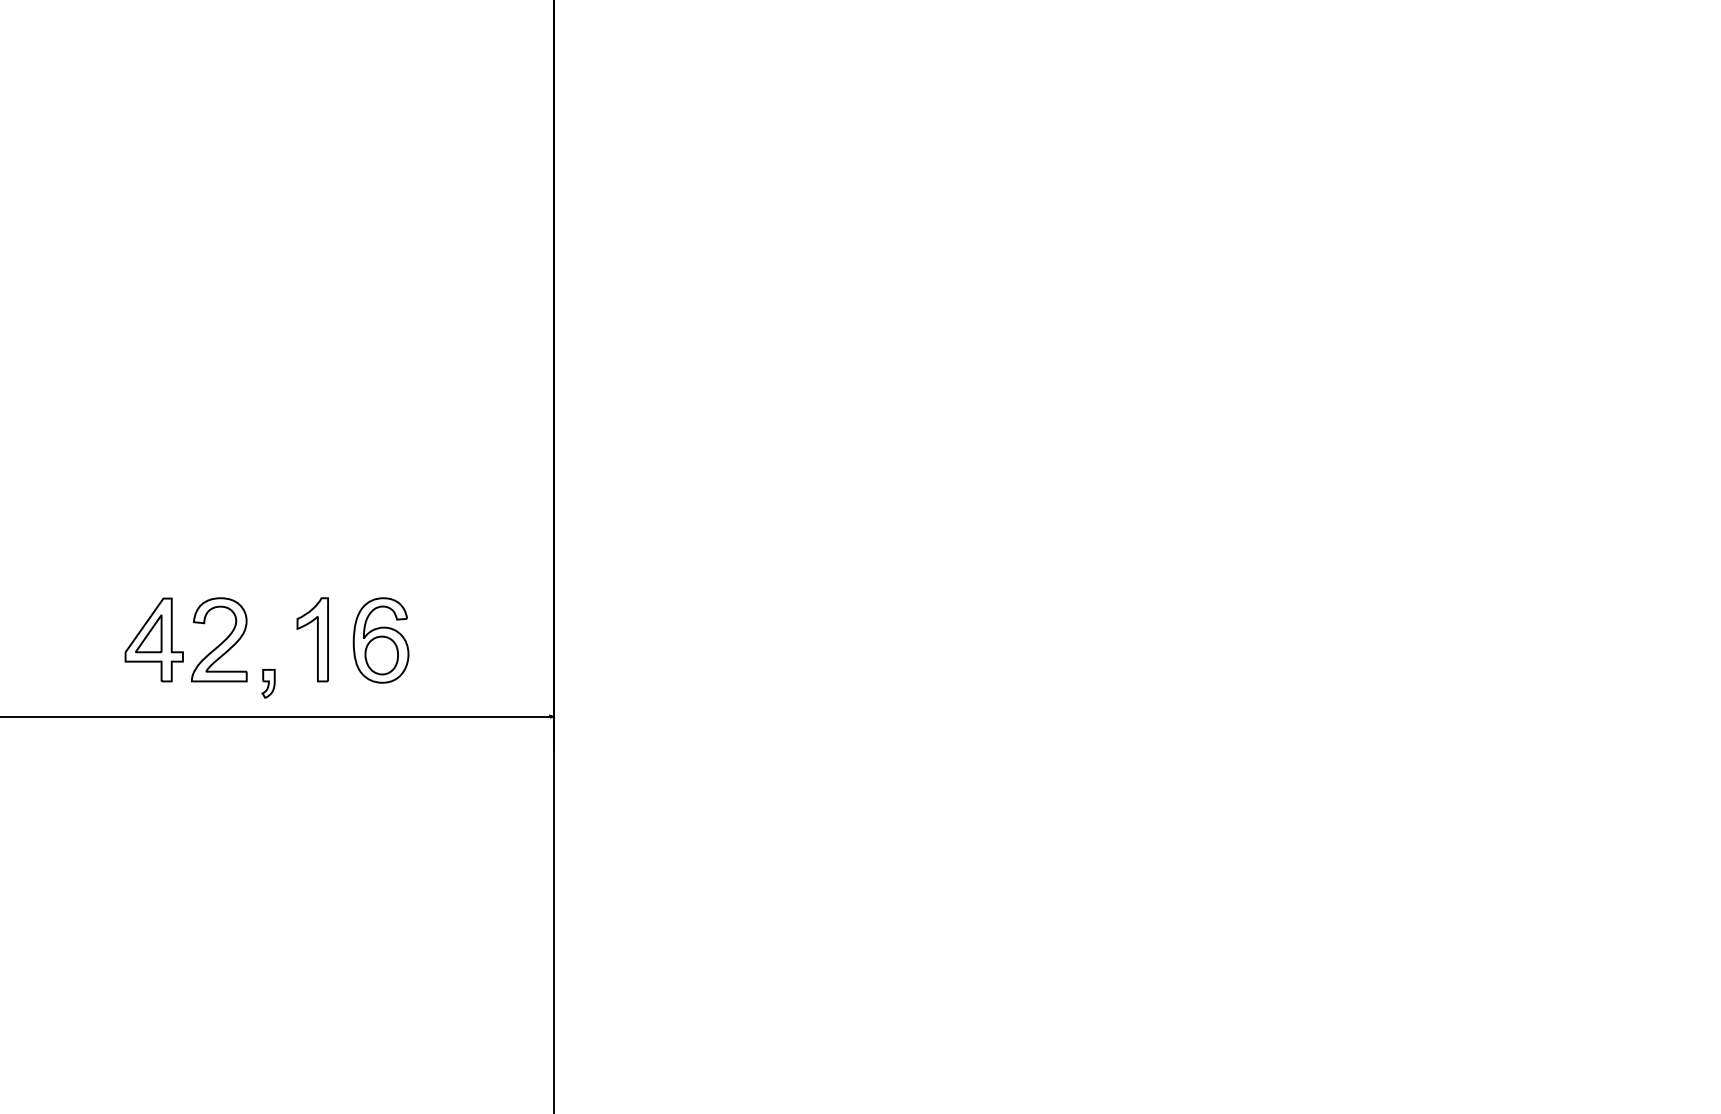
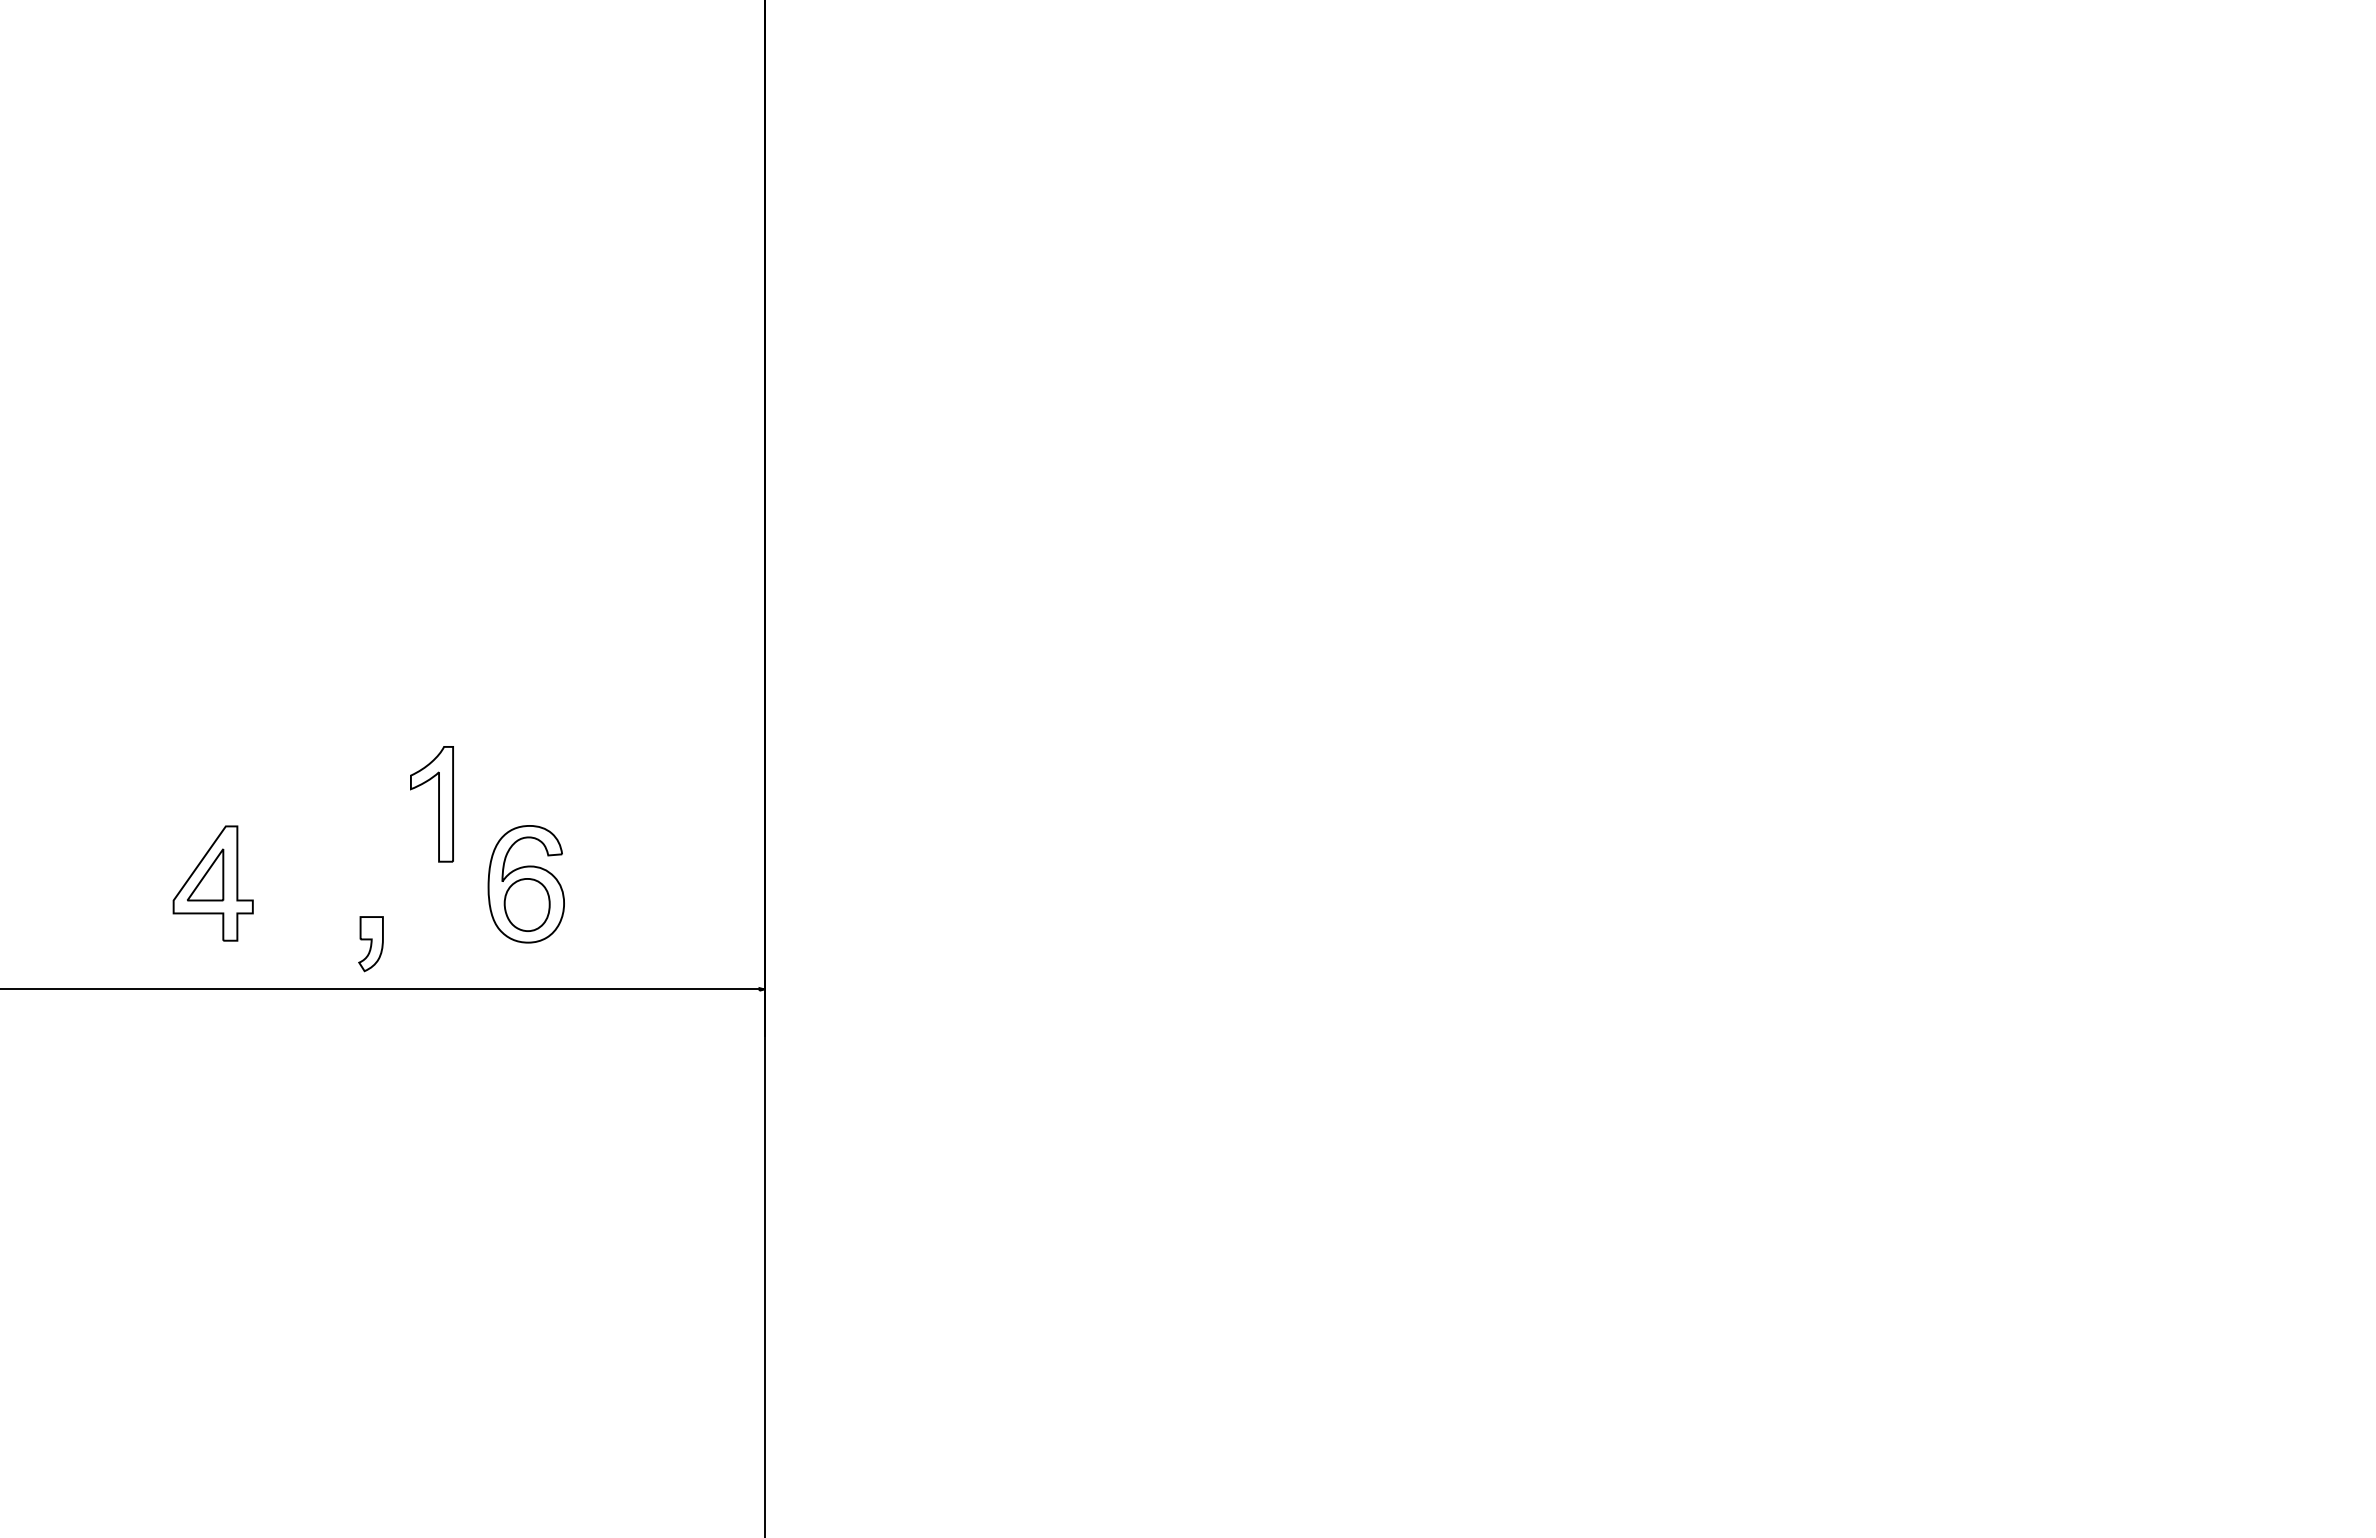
part: (218, 639) -> (302, 883), removed
part: (317, 639) -> (438, 804), moved
part: (268, 683) -> (370, 943), size x1.4

